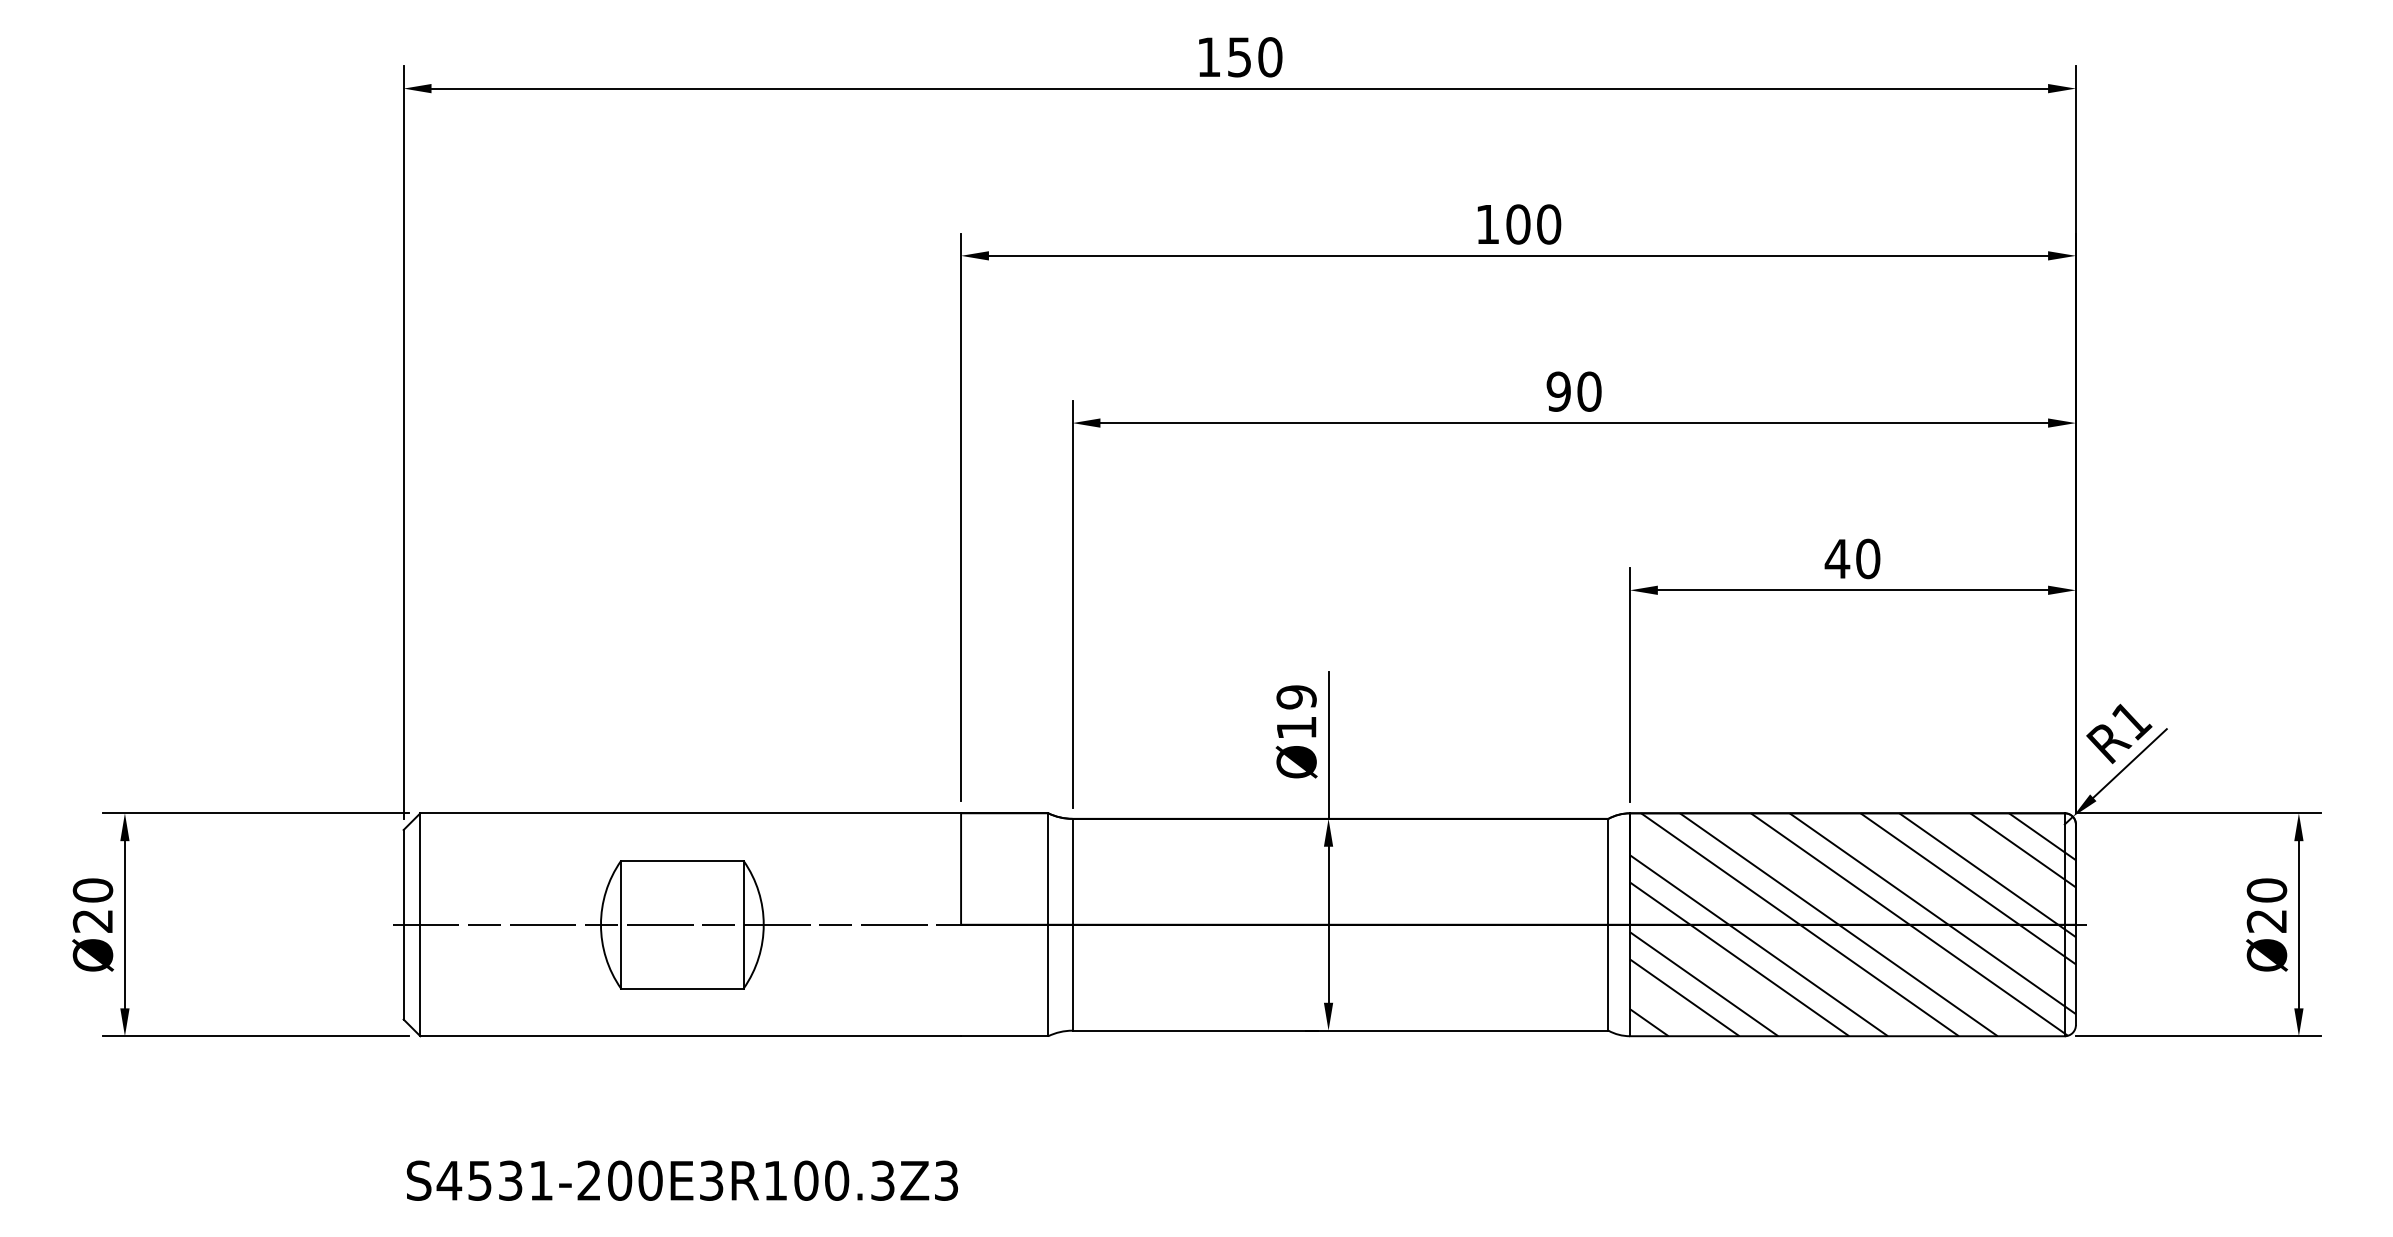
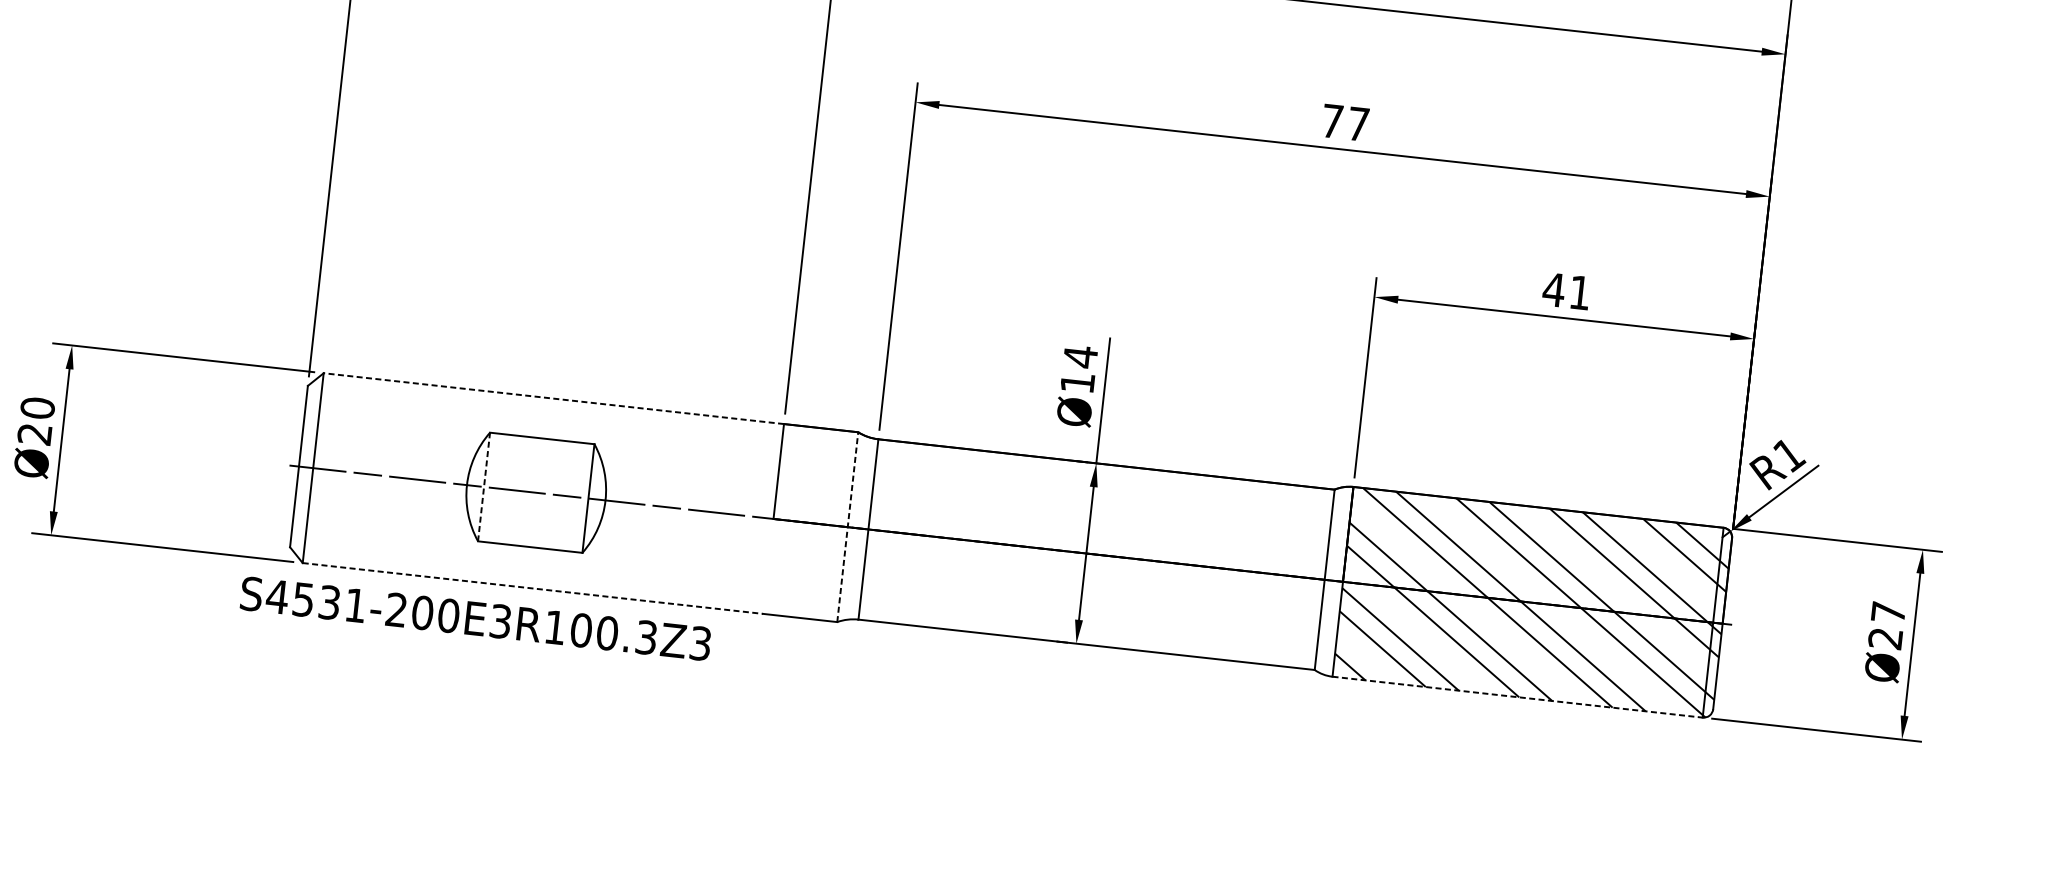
text: (1573, 391) -> (1345, 122), 90 -> 77
text: (1868, 558) -> (1580, 292), 40 -> 41
text: (1296, 697) -> (1080, 357), Ø19 -> Ø14
line: (690, 813) -> (553, 398), solid -> dashed
text: (2266, 890) -> (1888, 612), Ø20 -> Ø27
line: (621, 924) -> (484, 486), solid -> dashed
line: (1048, 924) -> (847, 526), solid -> dashed
line: (691, 1036) -> (533, 588), solid -> dashed
line: (1847, 1036) -> (1517, 697), solid -> dashed
text: (681, 1180) -> (475, 618), moved

